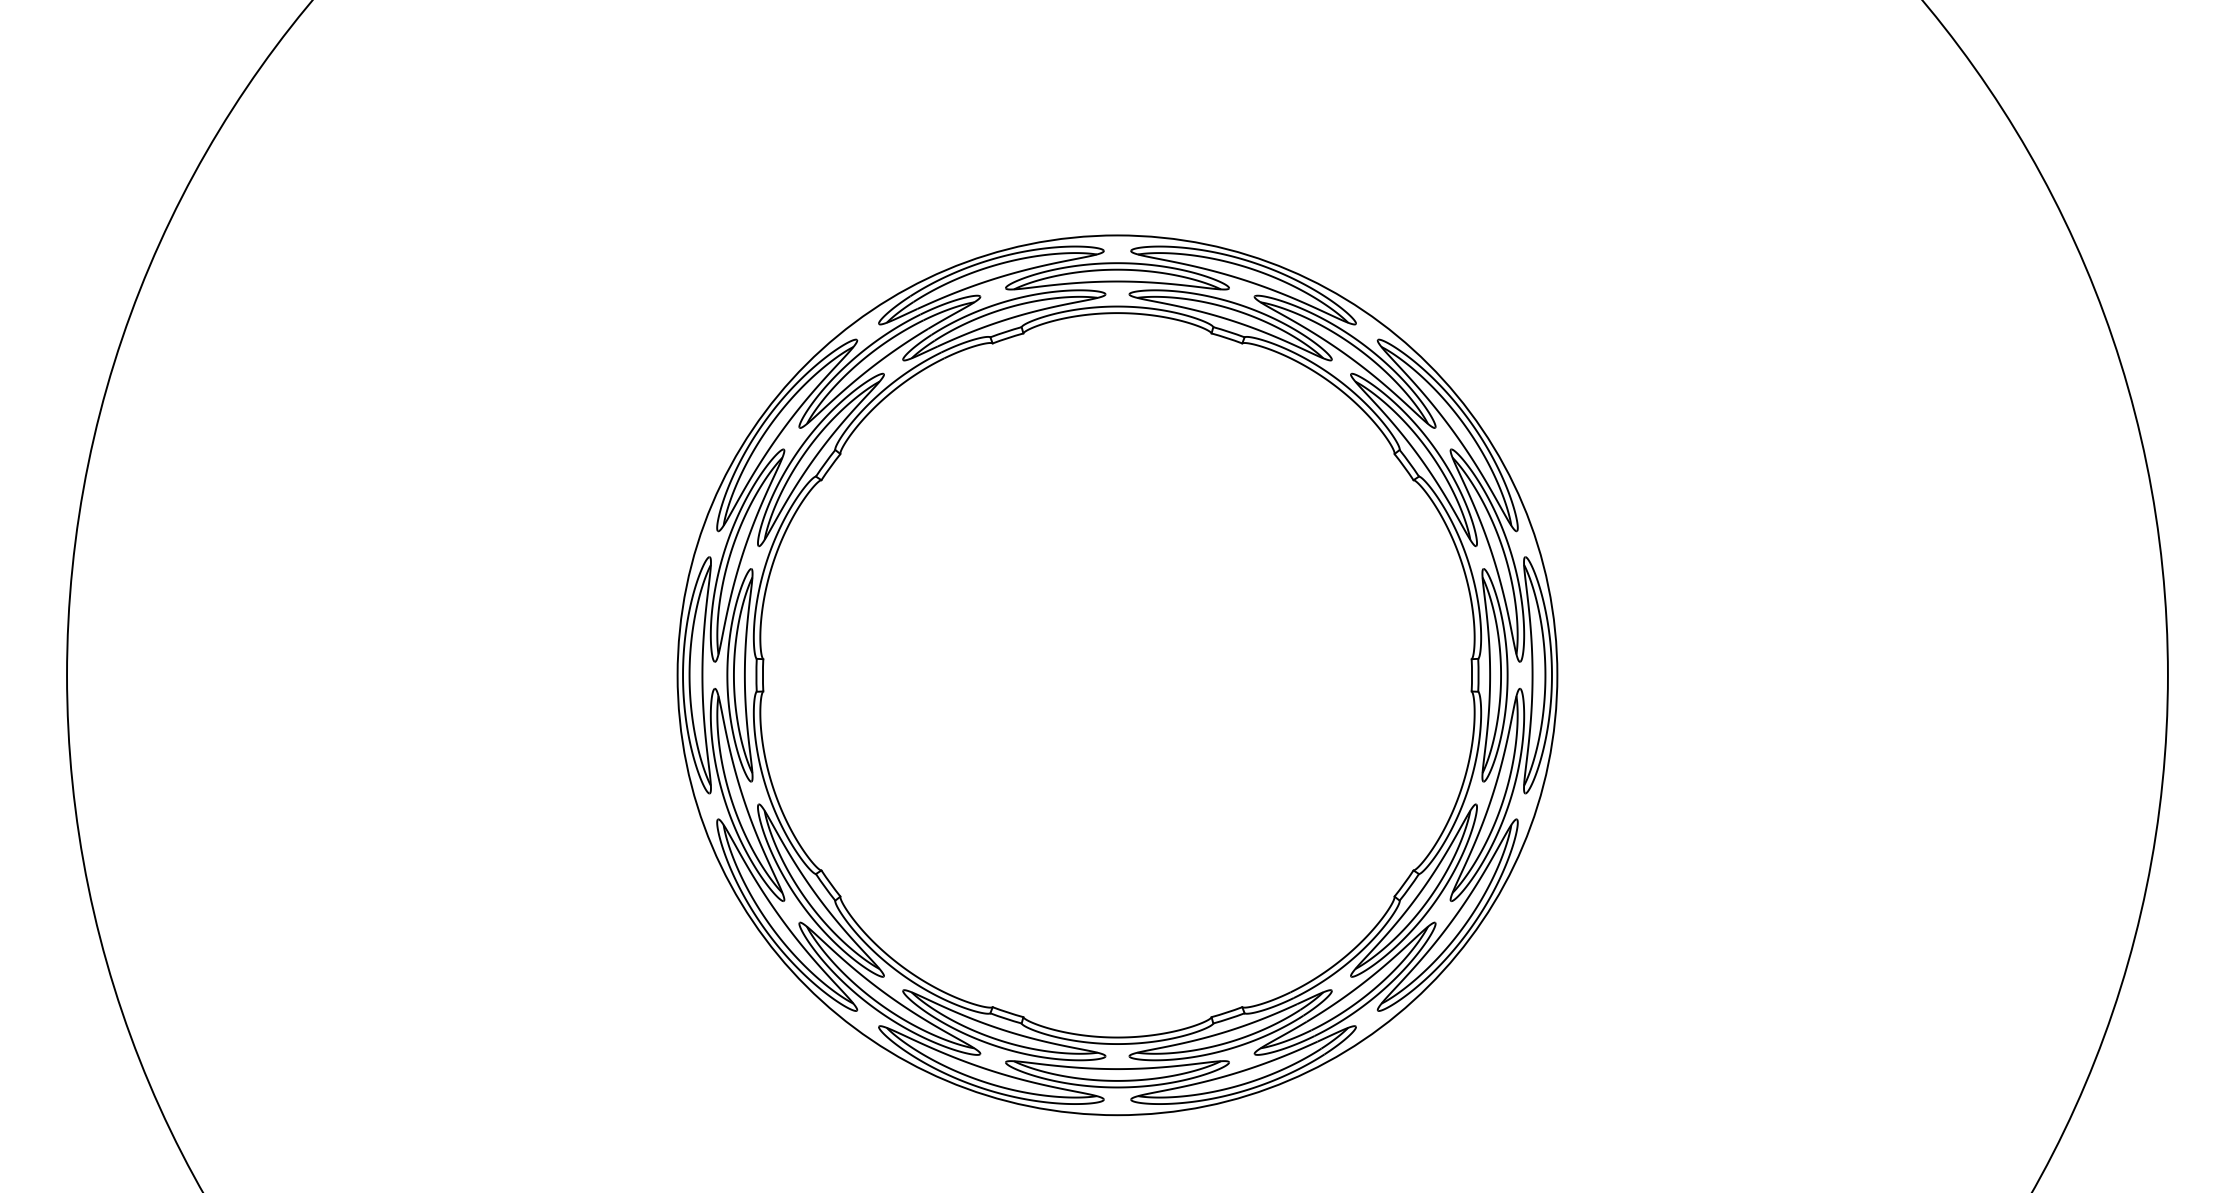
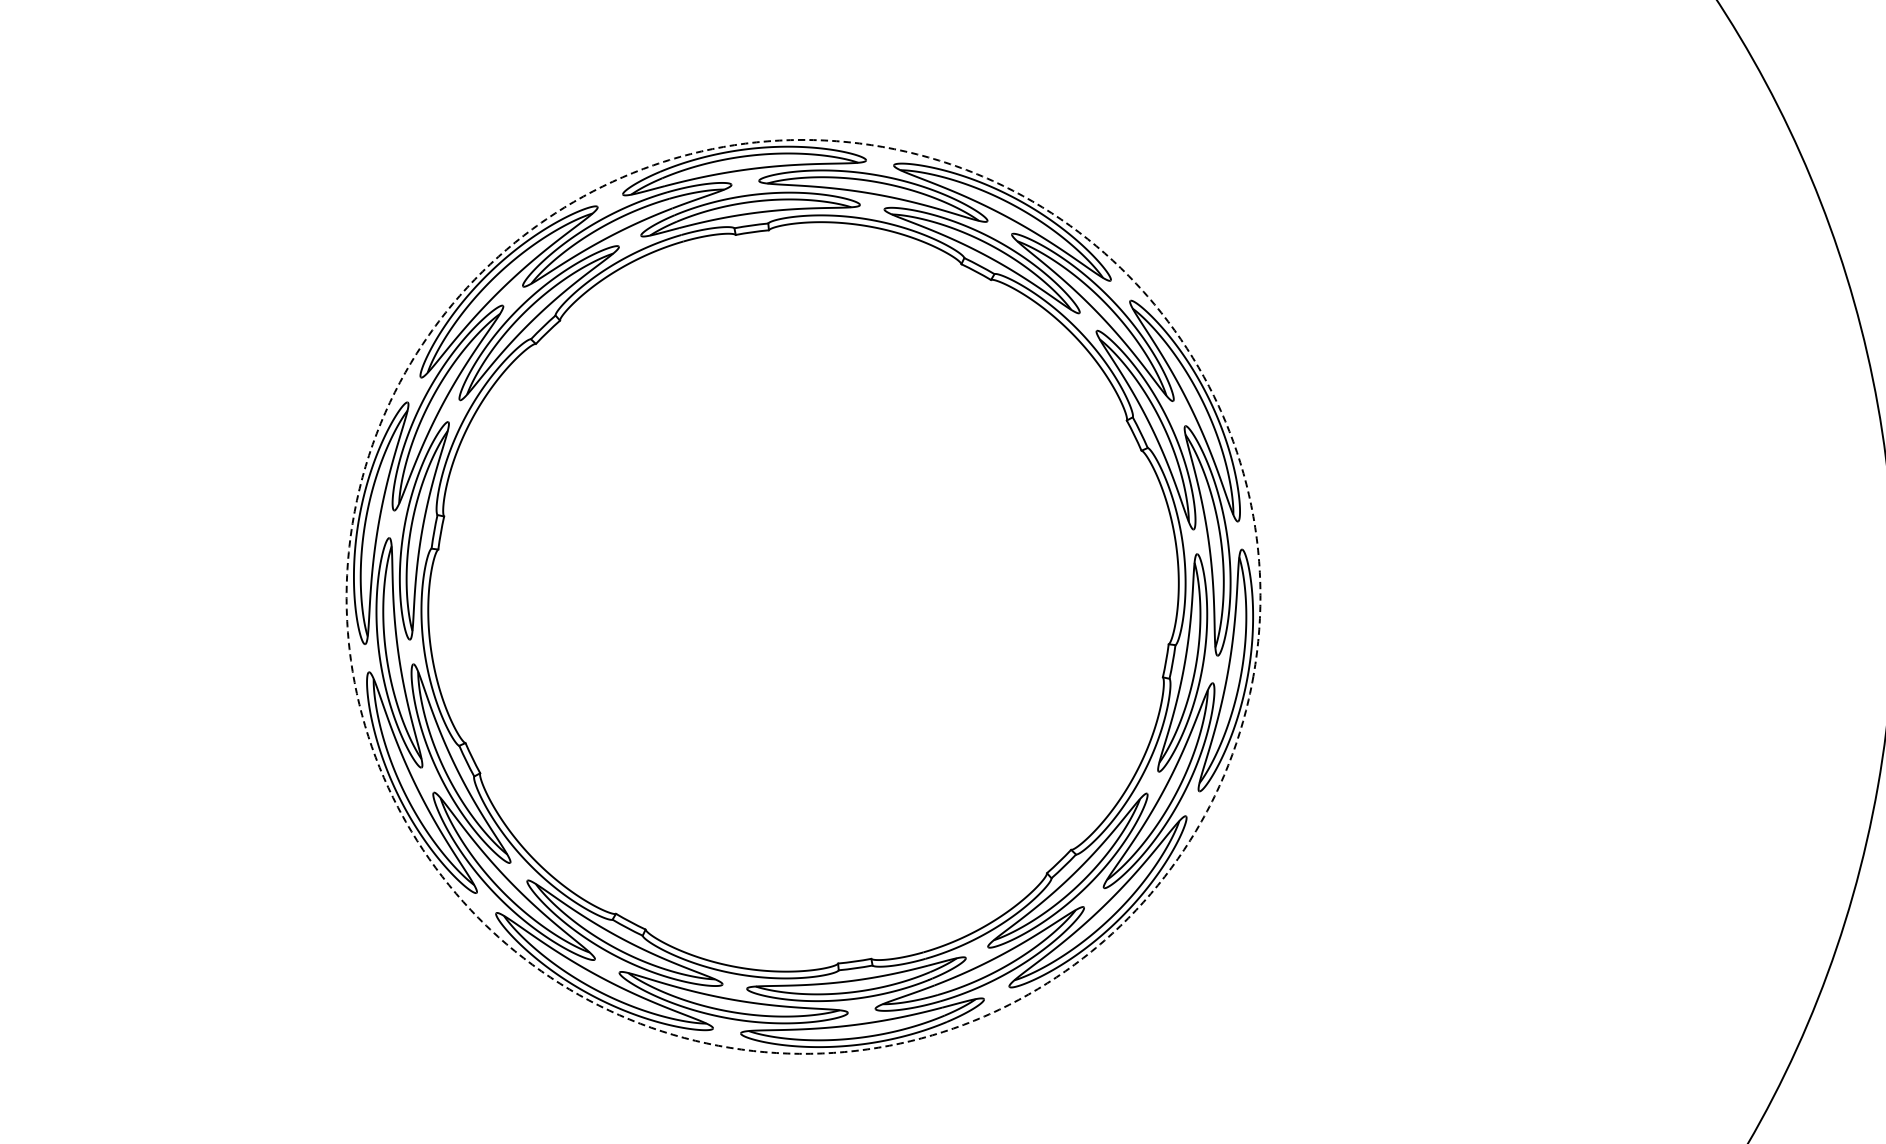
circle: (1117, 675) -> (803, 597), solid -> dashed

